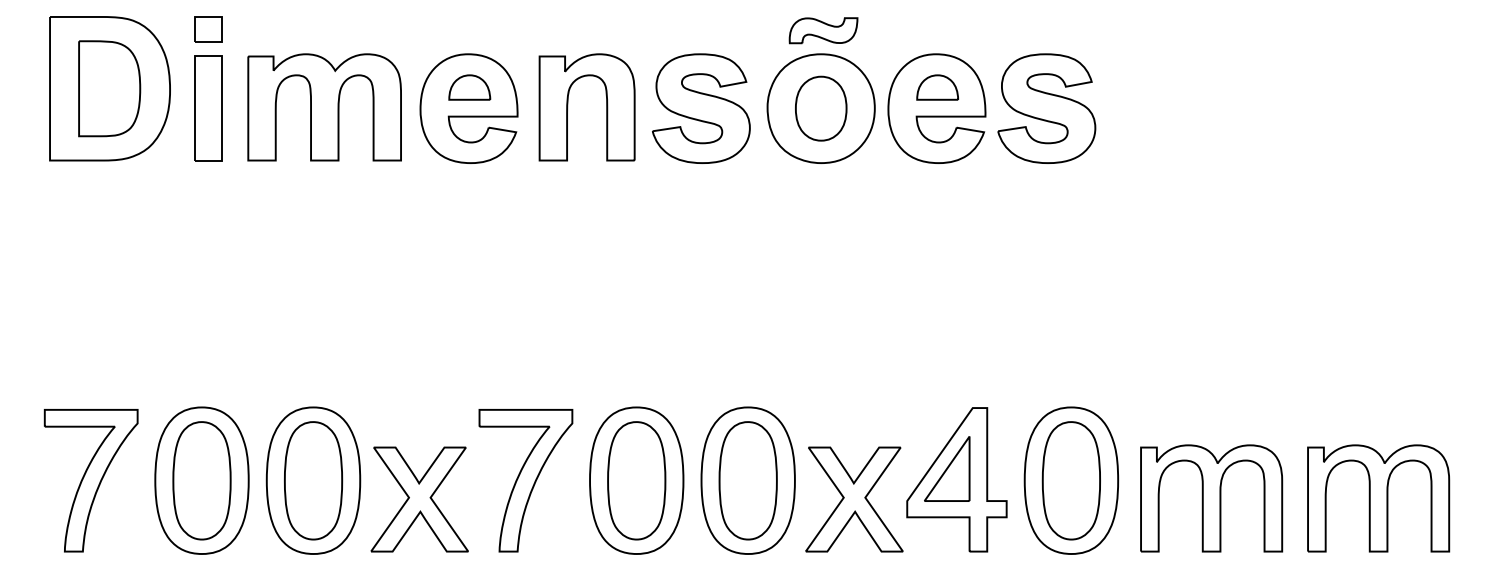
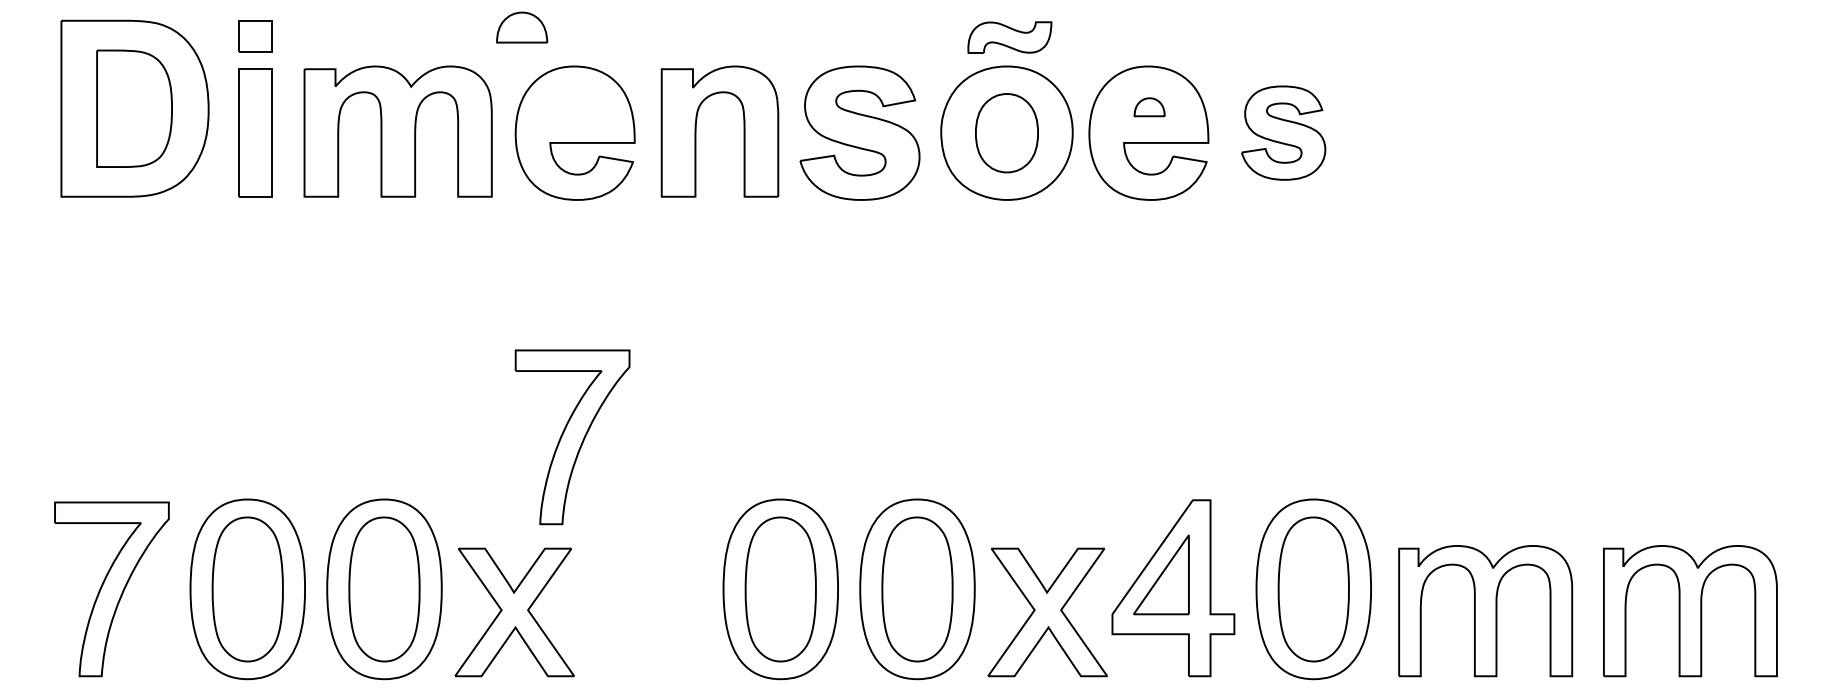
part: (469, 87) -> (521, 27), moved
part: (937, 87) -> (1149, 107), size x0.6
part: (1046, 108) -> (1283, 132), size x0.7
part: (525, 480) -> (572, 437), moved

